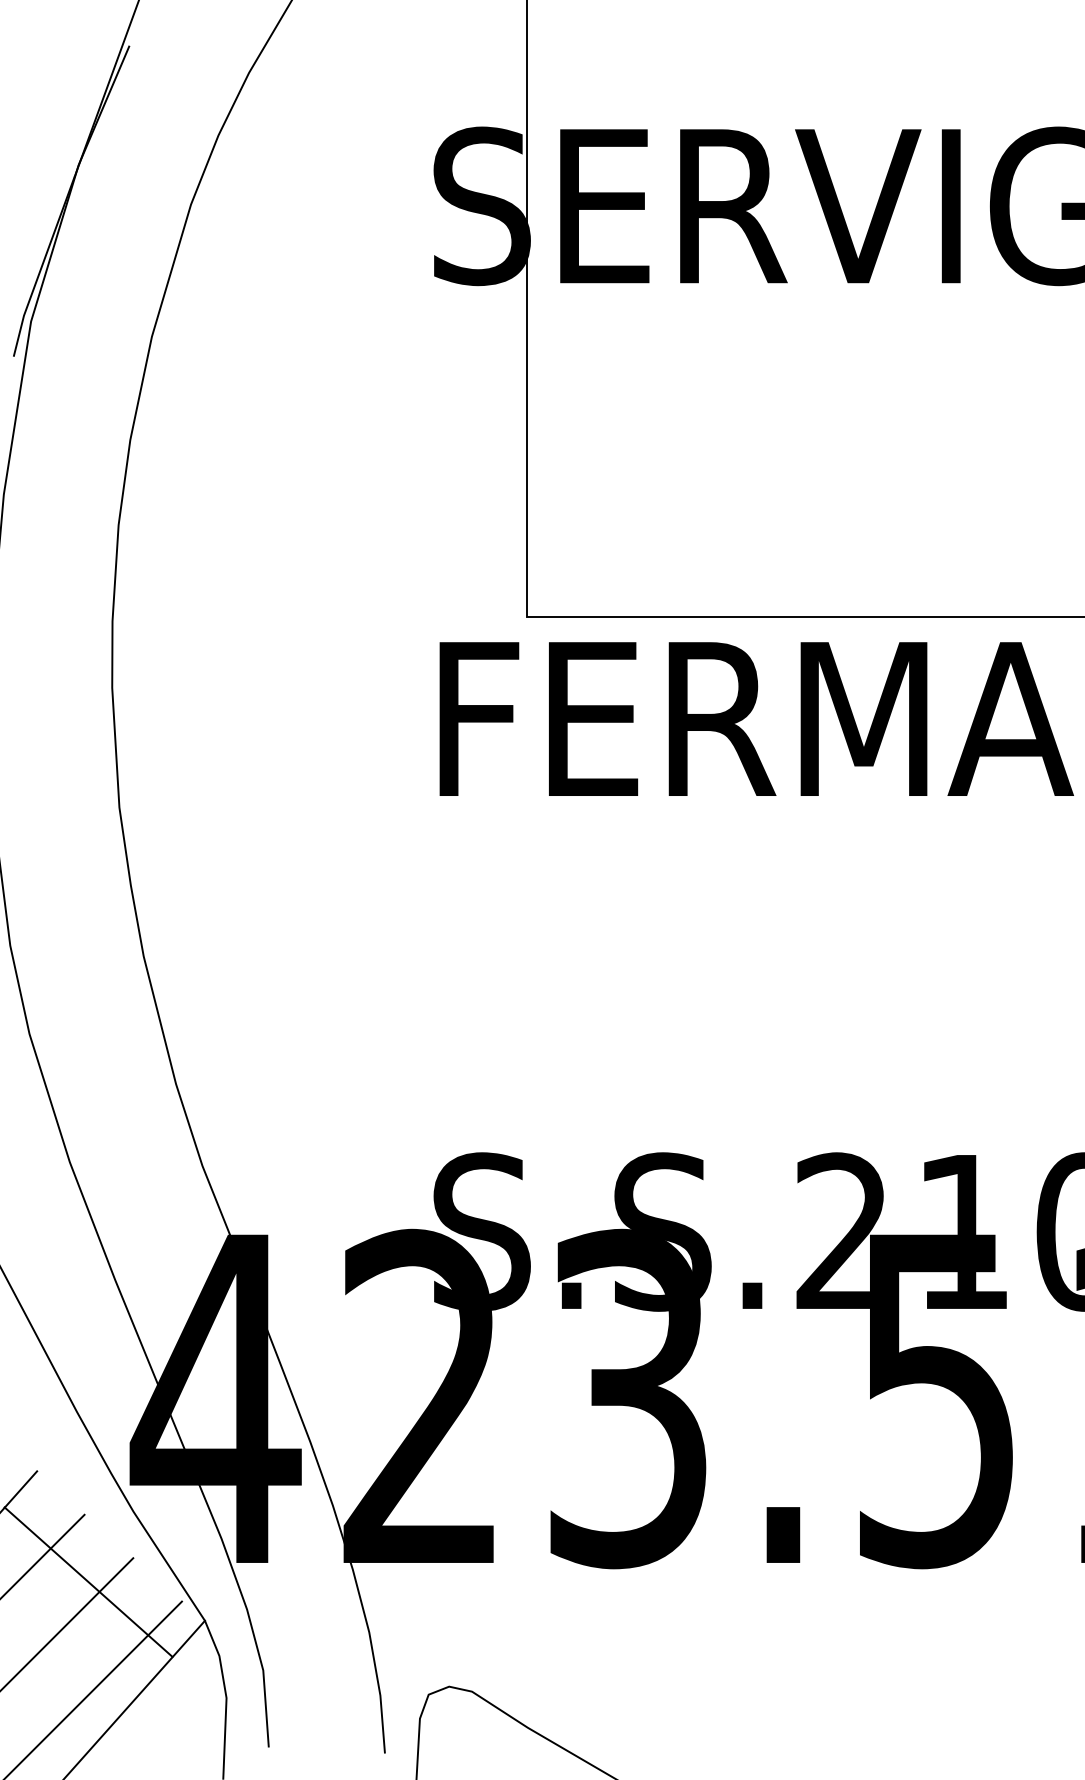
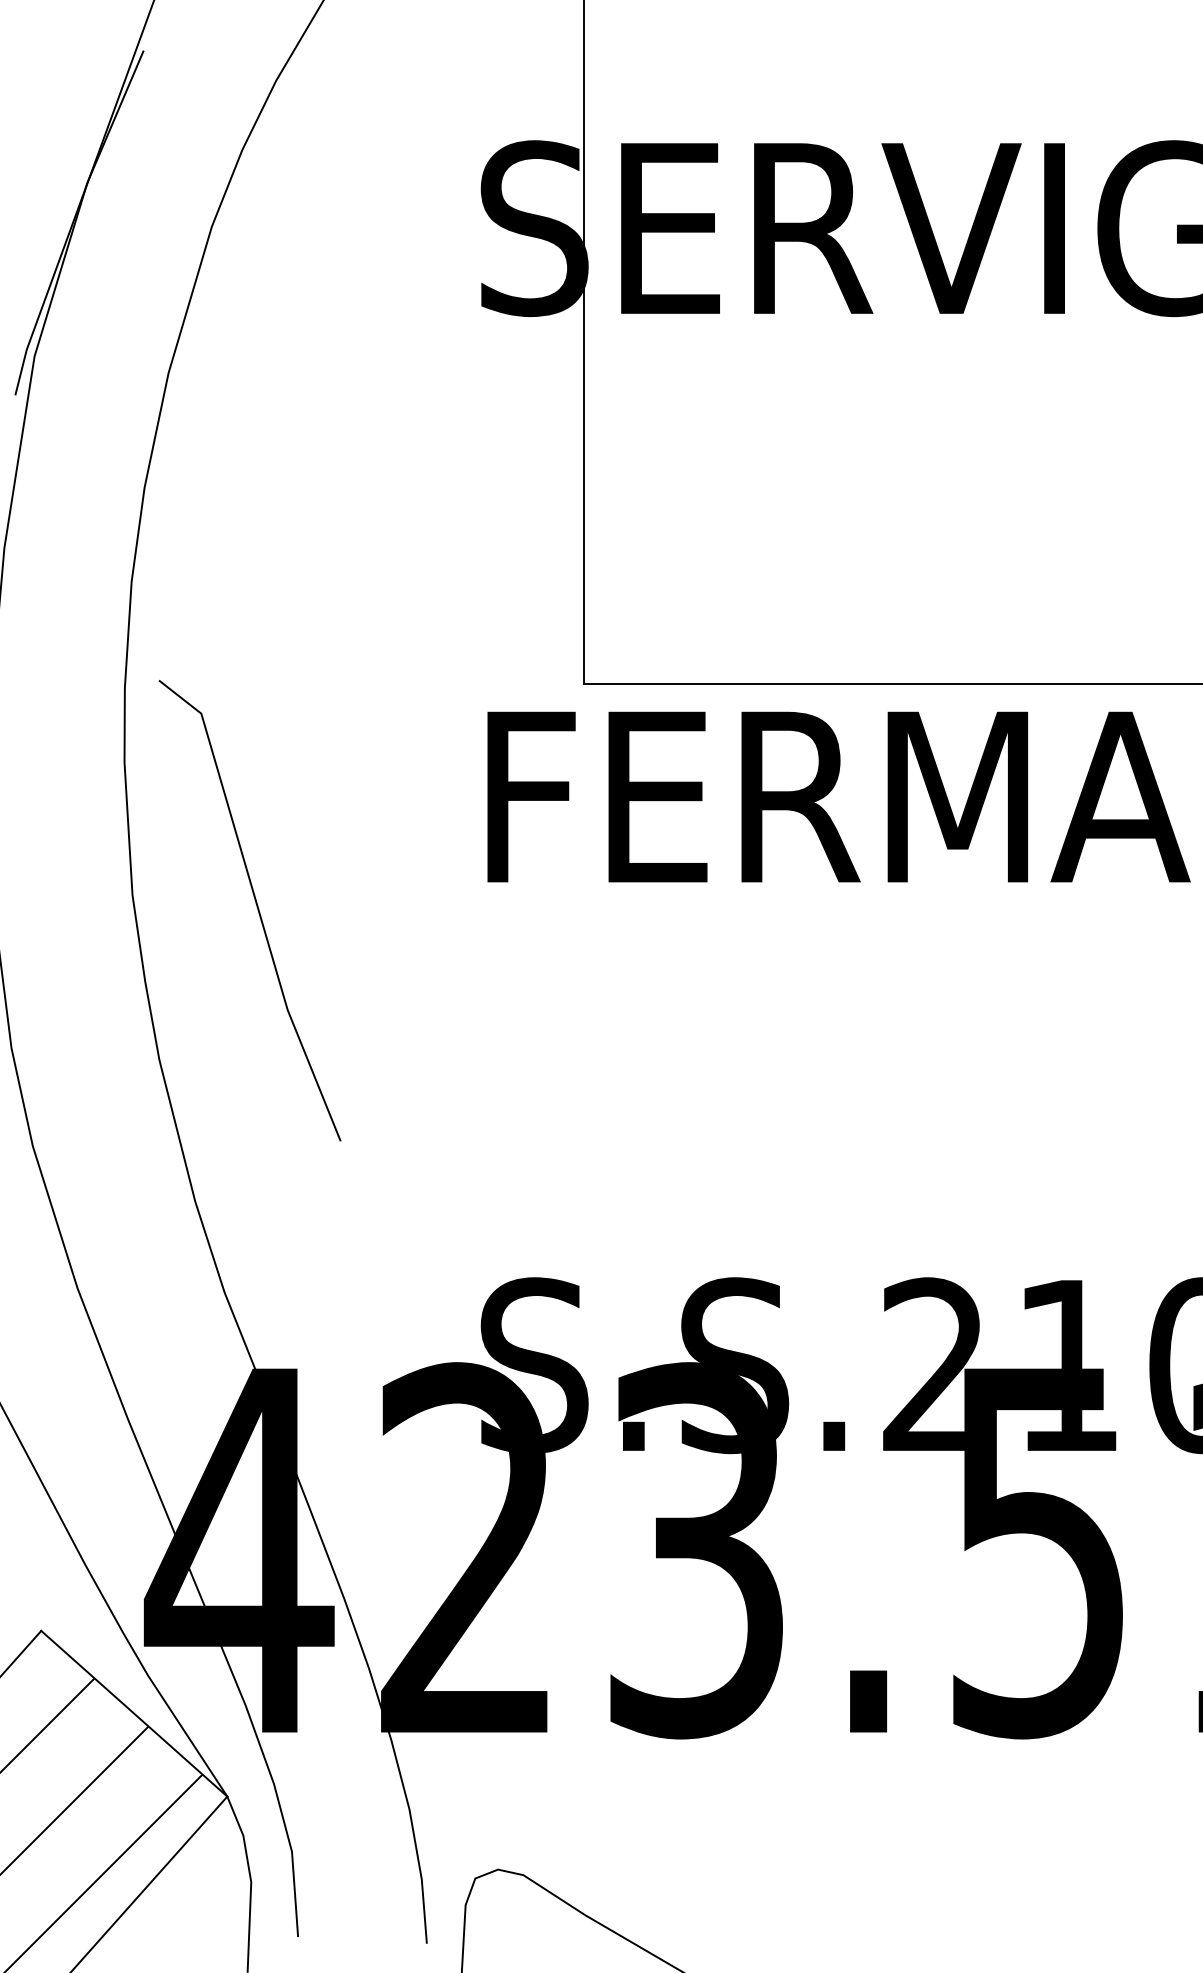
line: (231, 818) -> (256, 907), added
line: (88, 1581) -> (134, 1713), moved

